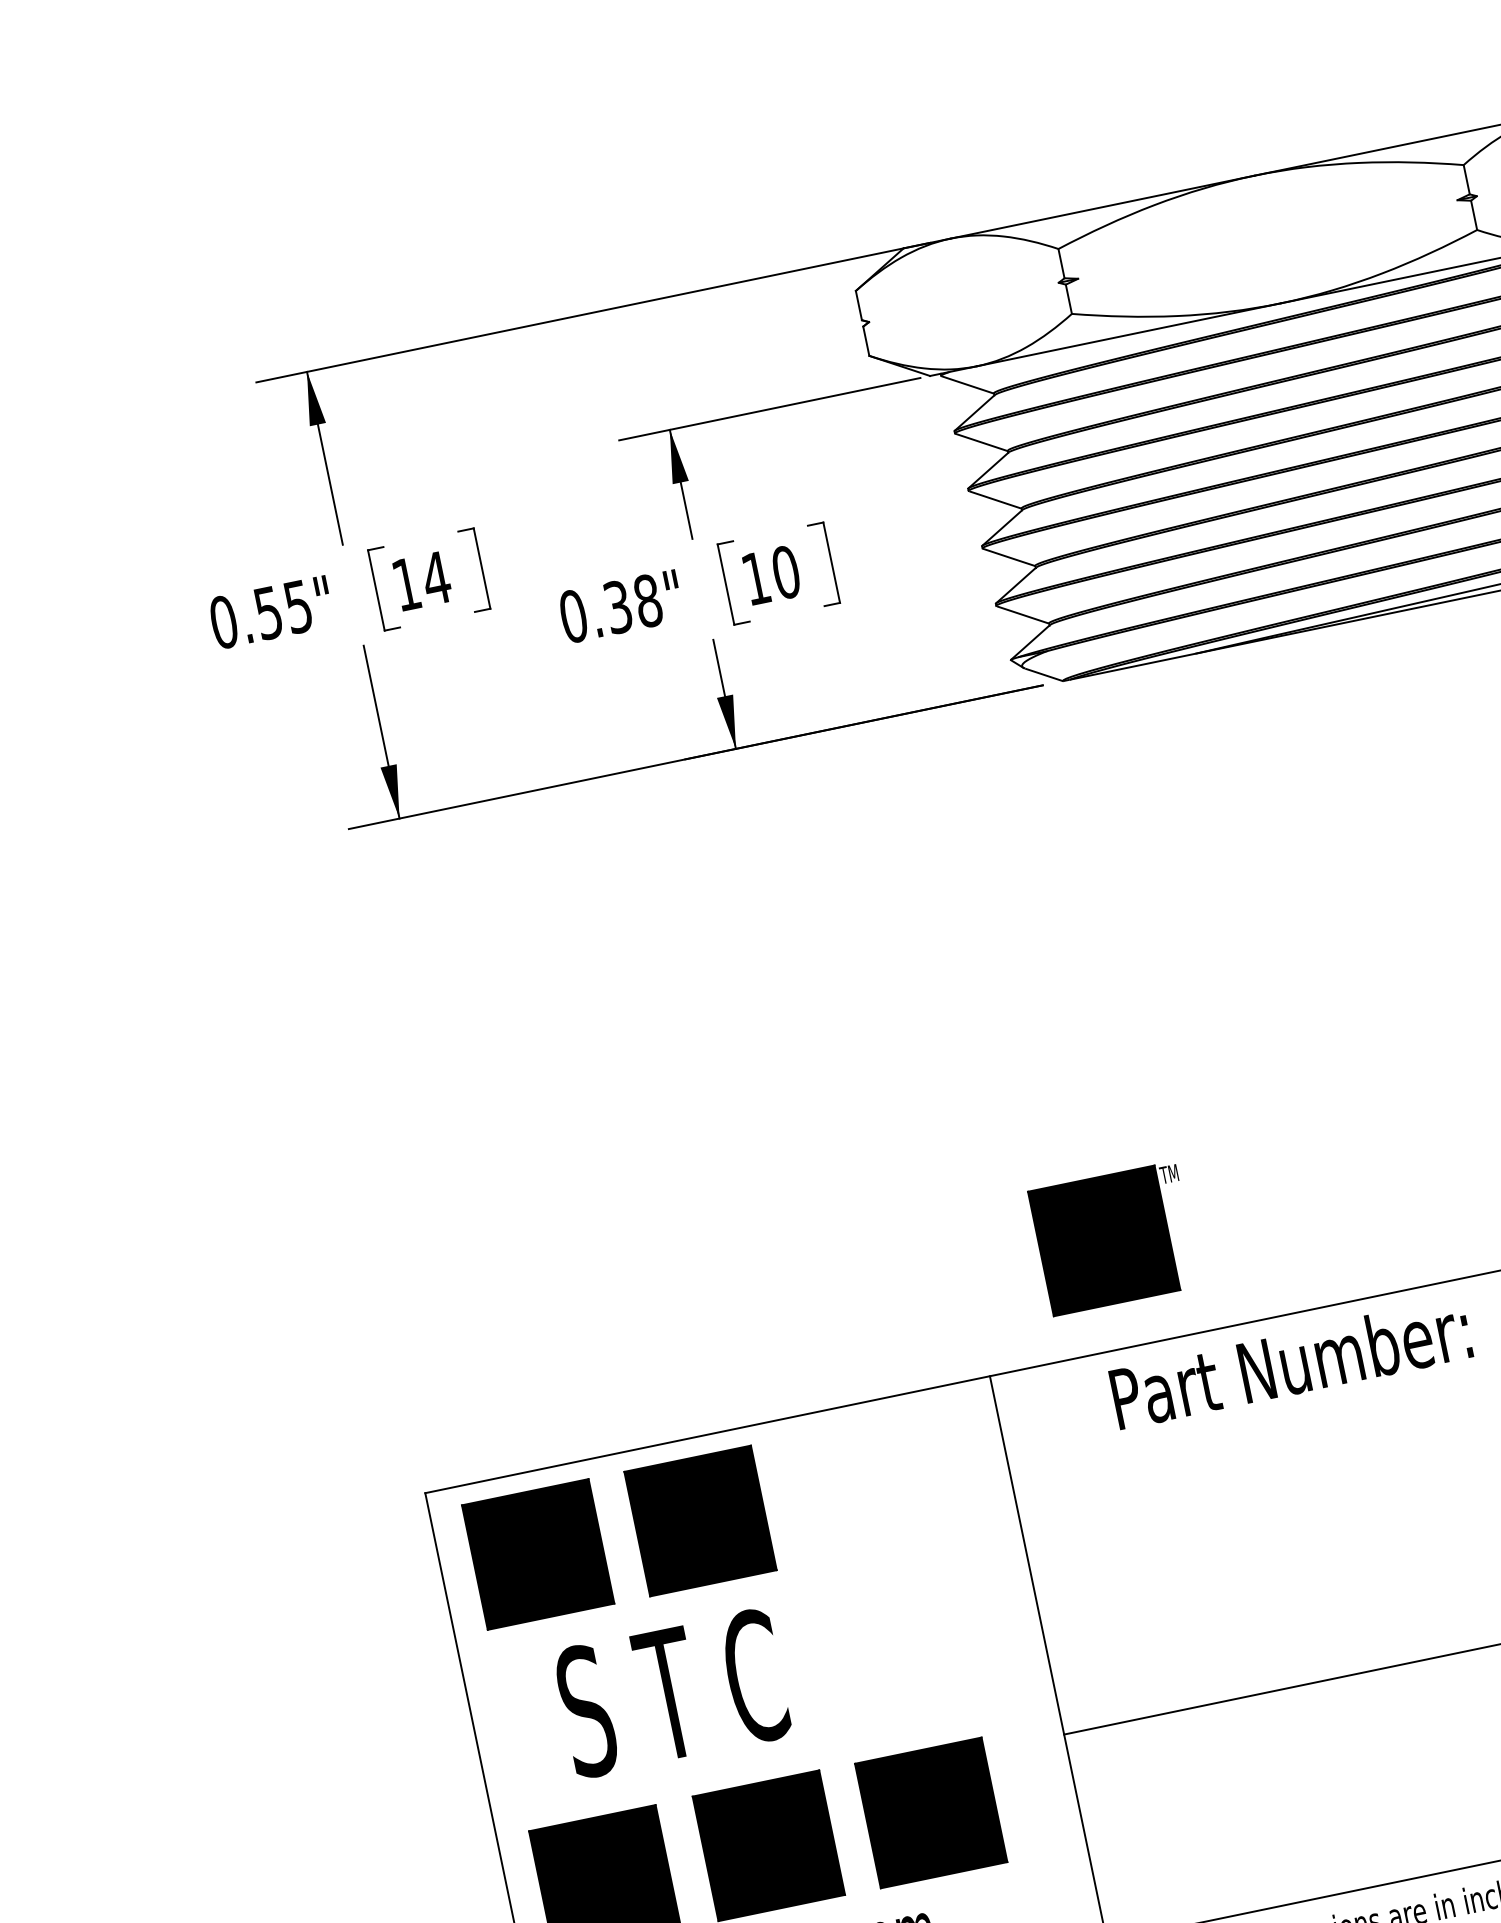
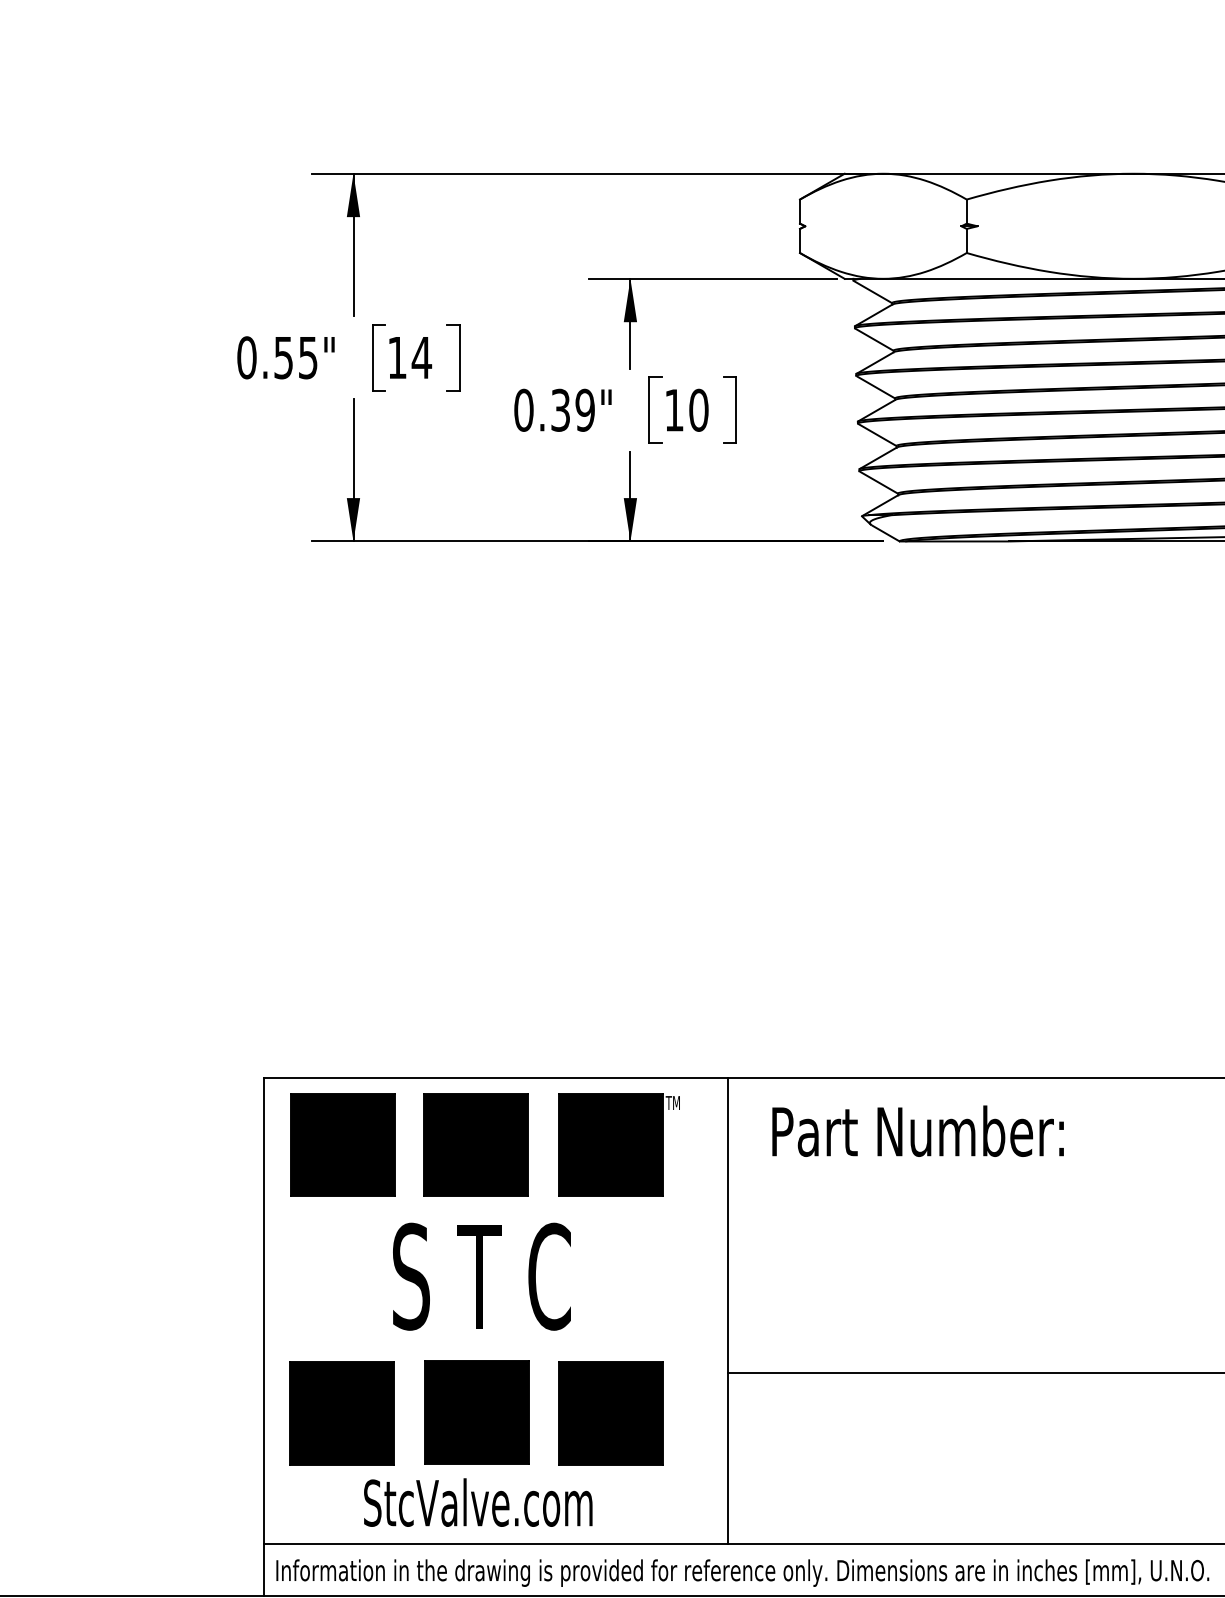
text: (647, 601) -> (584, 410), 0.38" -> 0.39"
part: (1113, 1238) -> (618, 1144), moved
text: (1290, 1362) -> (917, 1130), moved
text: (671, 1693) -> (481, 1276), moved

